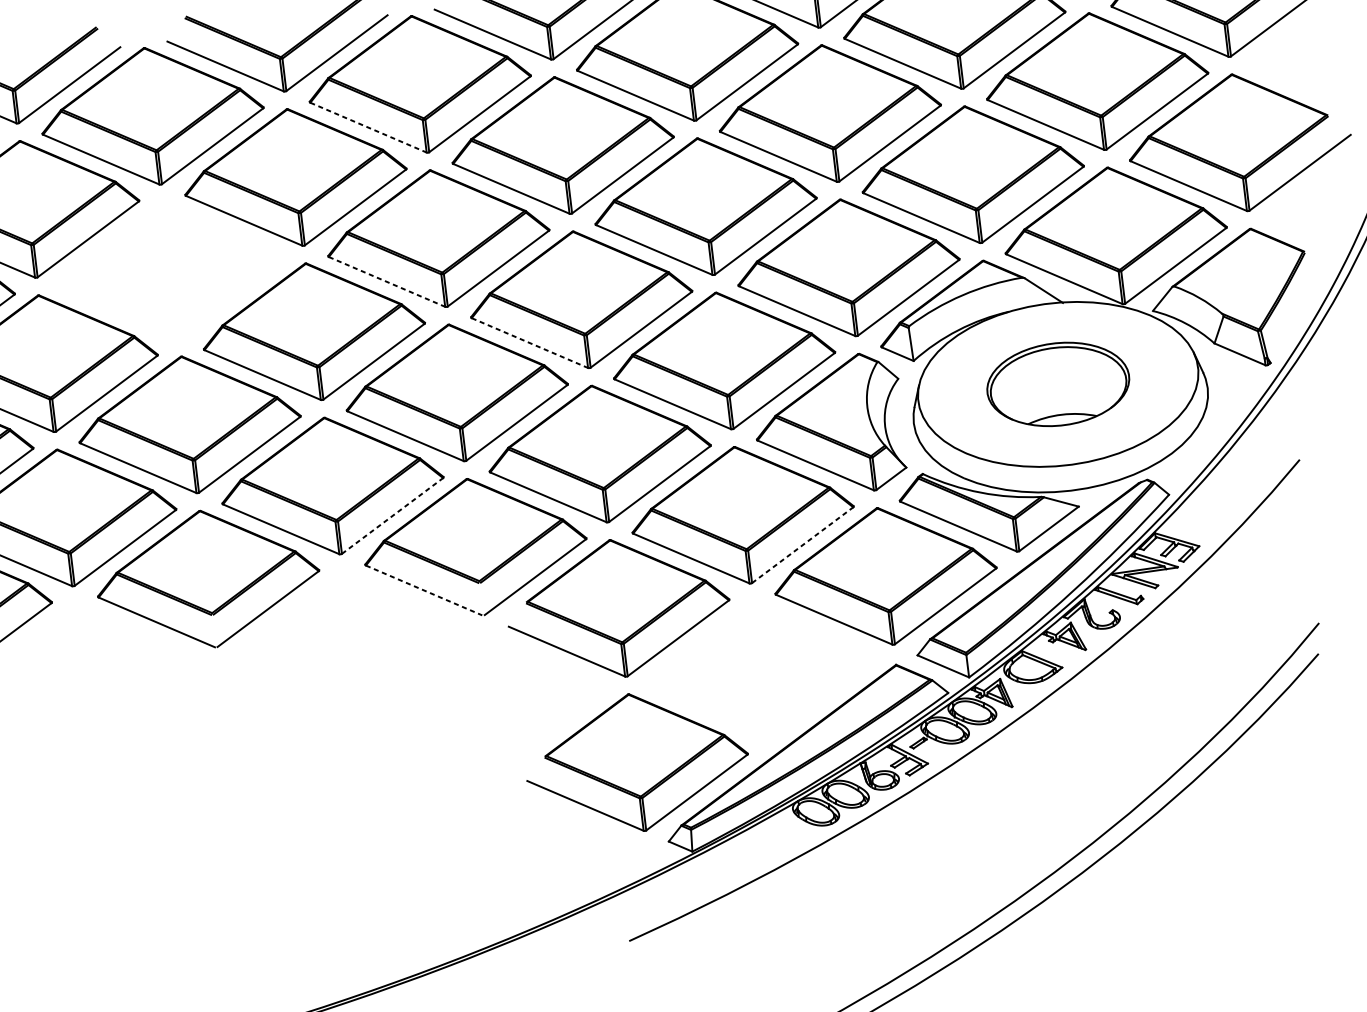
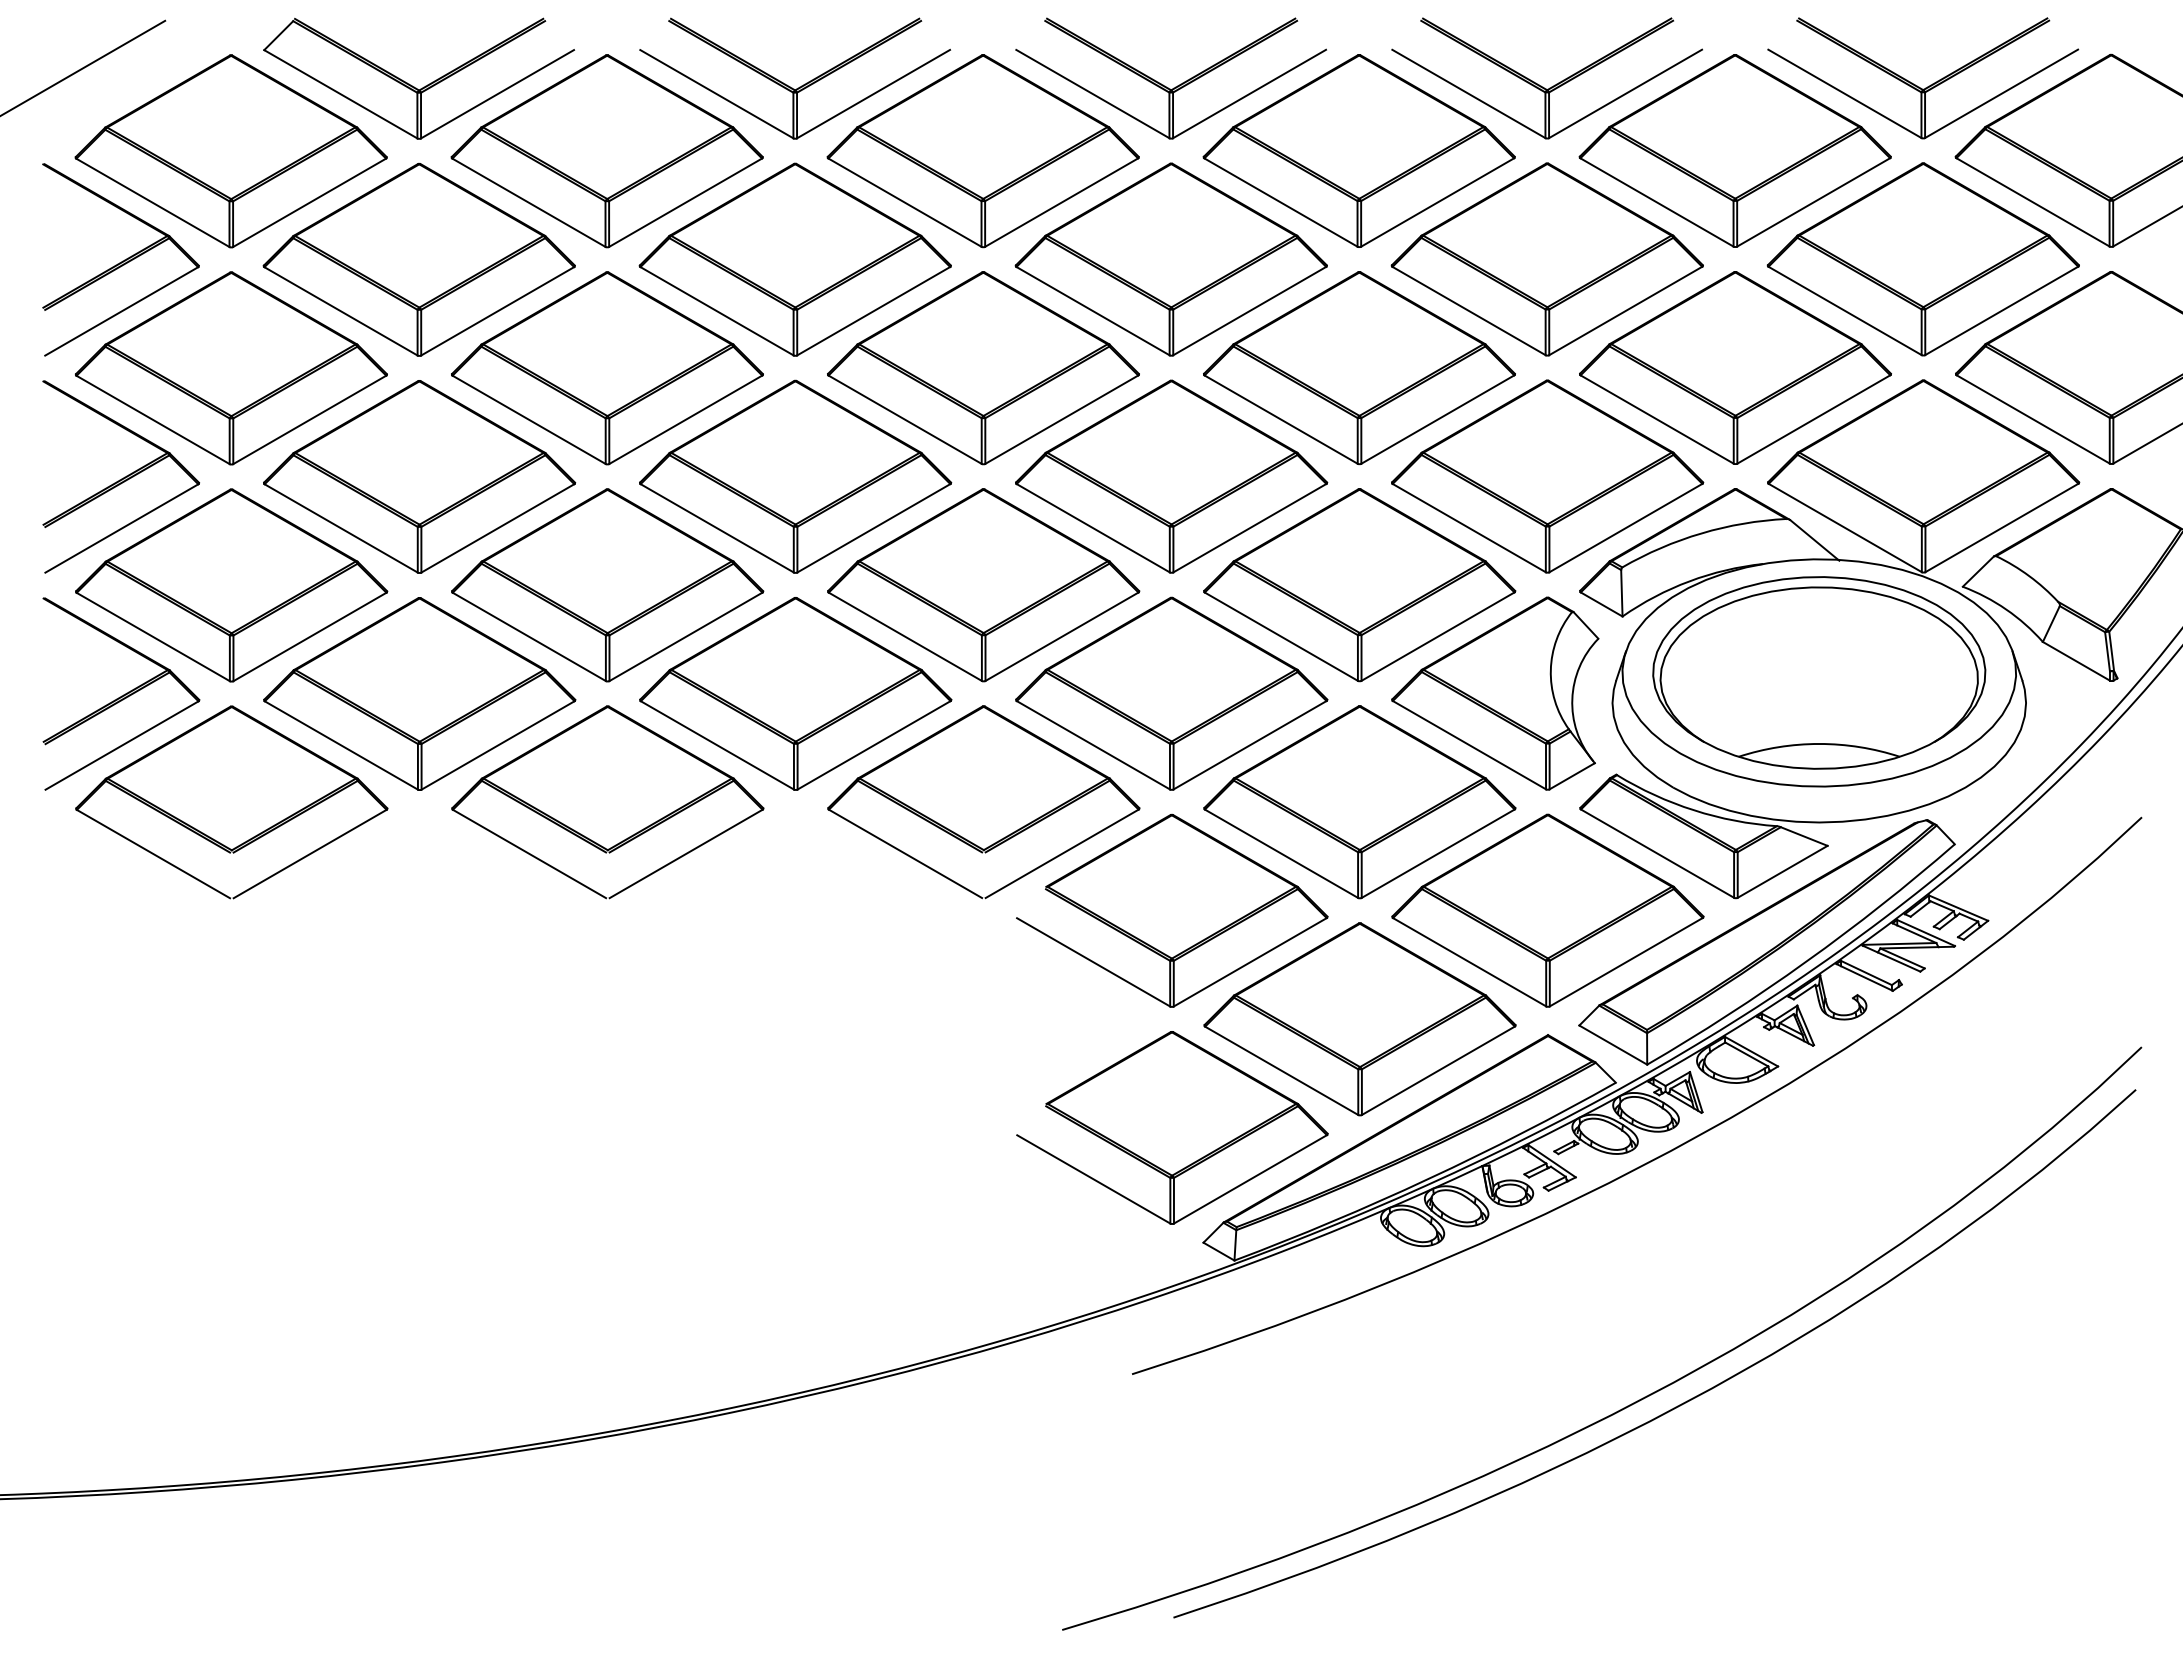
line: (368, 127) -> (905, 202), dashed -> solid
part: (171, 270) -> (607, 368), added
line: (387, 281) -> (905, 419), dashed -> solid
line: (530, 343) -> (1093, 528), dashed -> solid
part: (1058, 384) -> (1819, 672), size x1.67
line: (392, 516) -> (874, 745), dashed -> solid
line: (802, 545) -> (1438, 853), dashed -> solid
line: (424, 590) -> (905, 854), dashed -> solid
part: (760, 669) -> (1359, 1019), added

